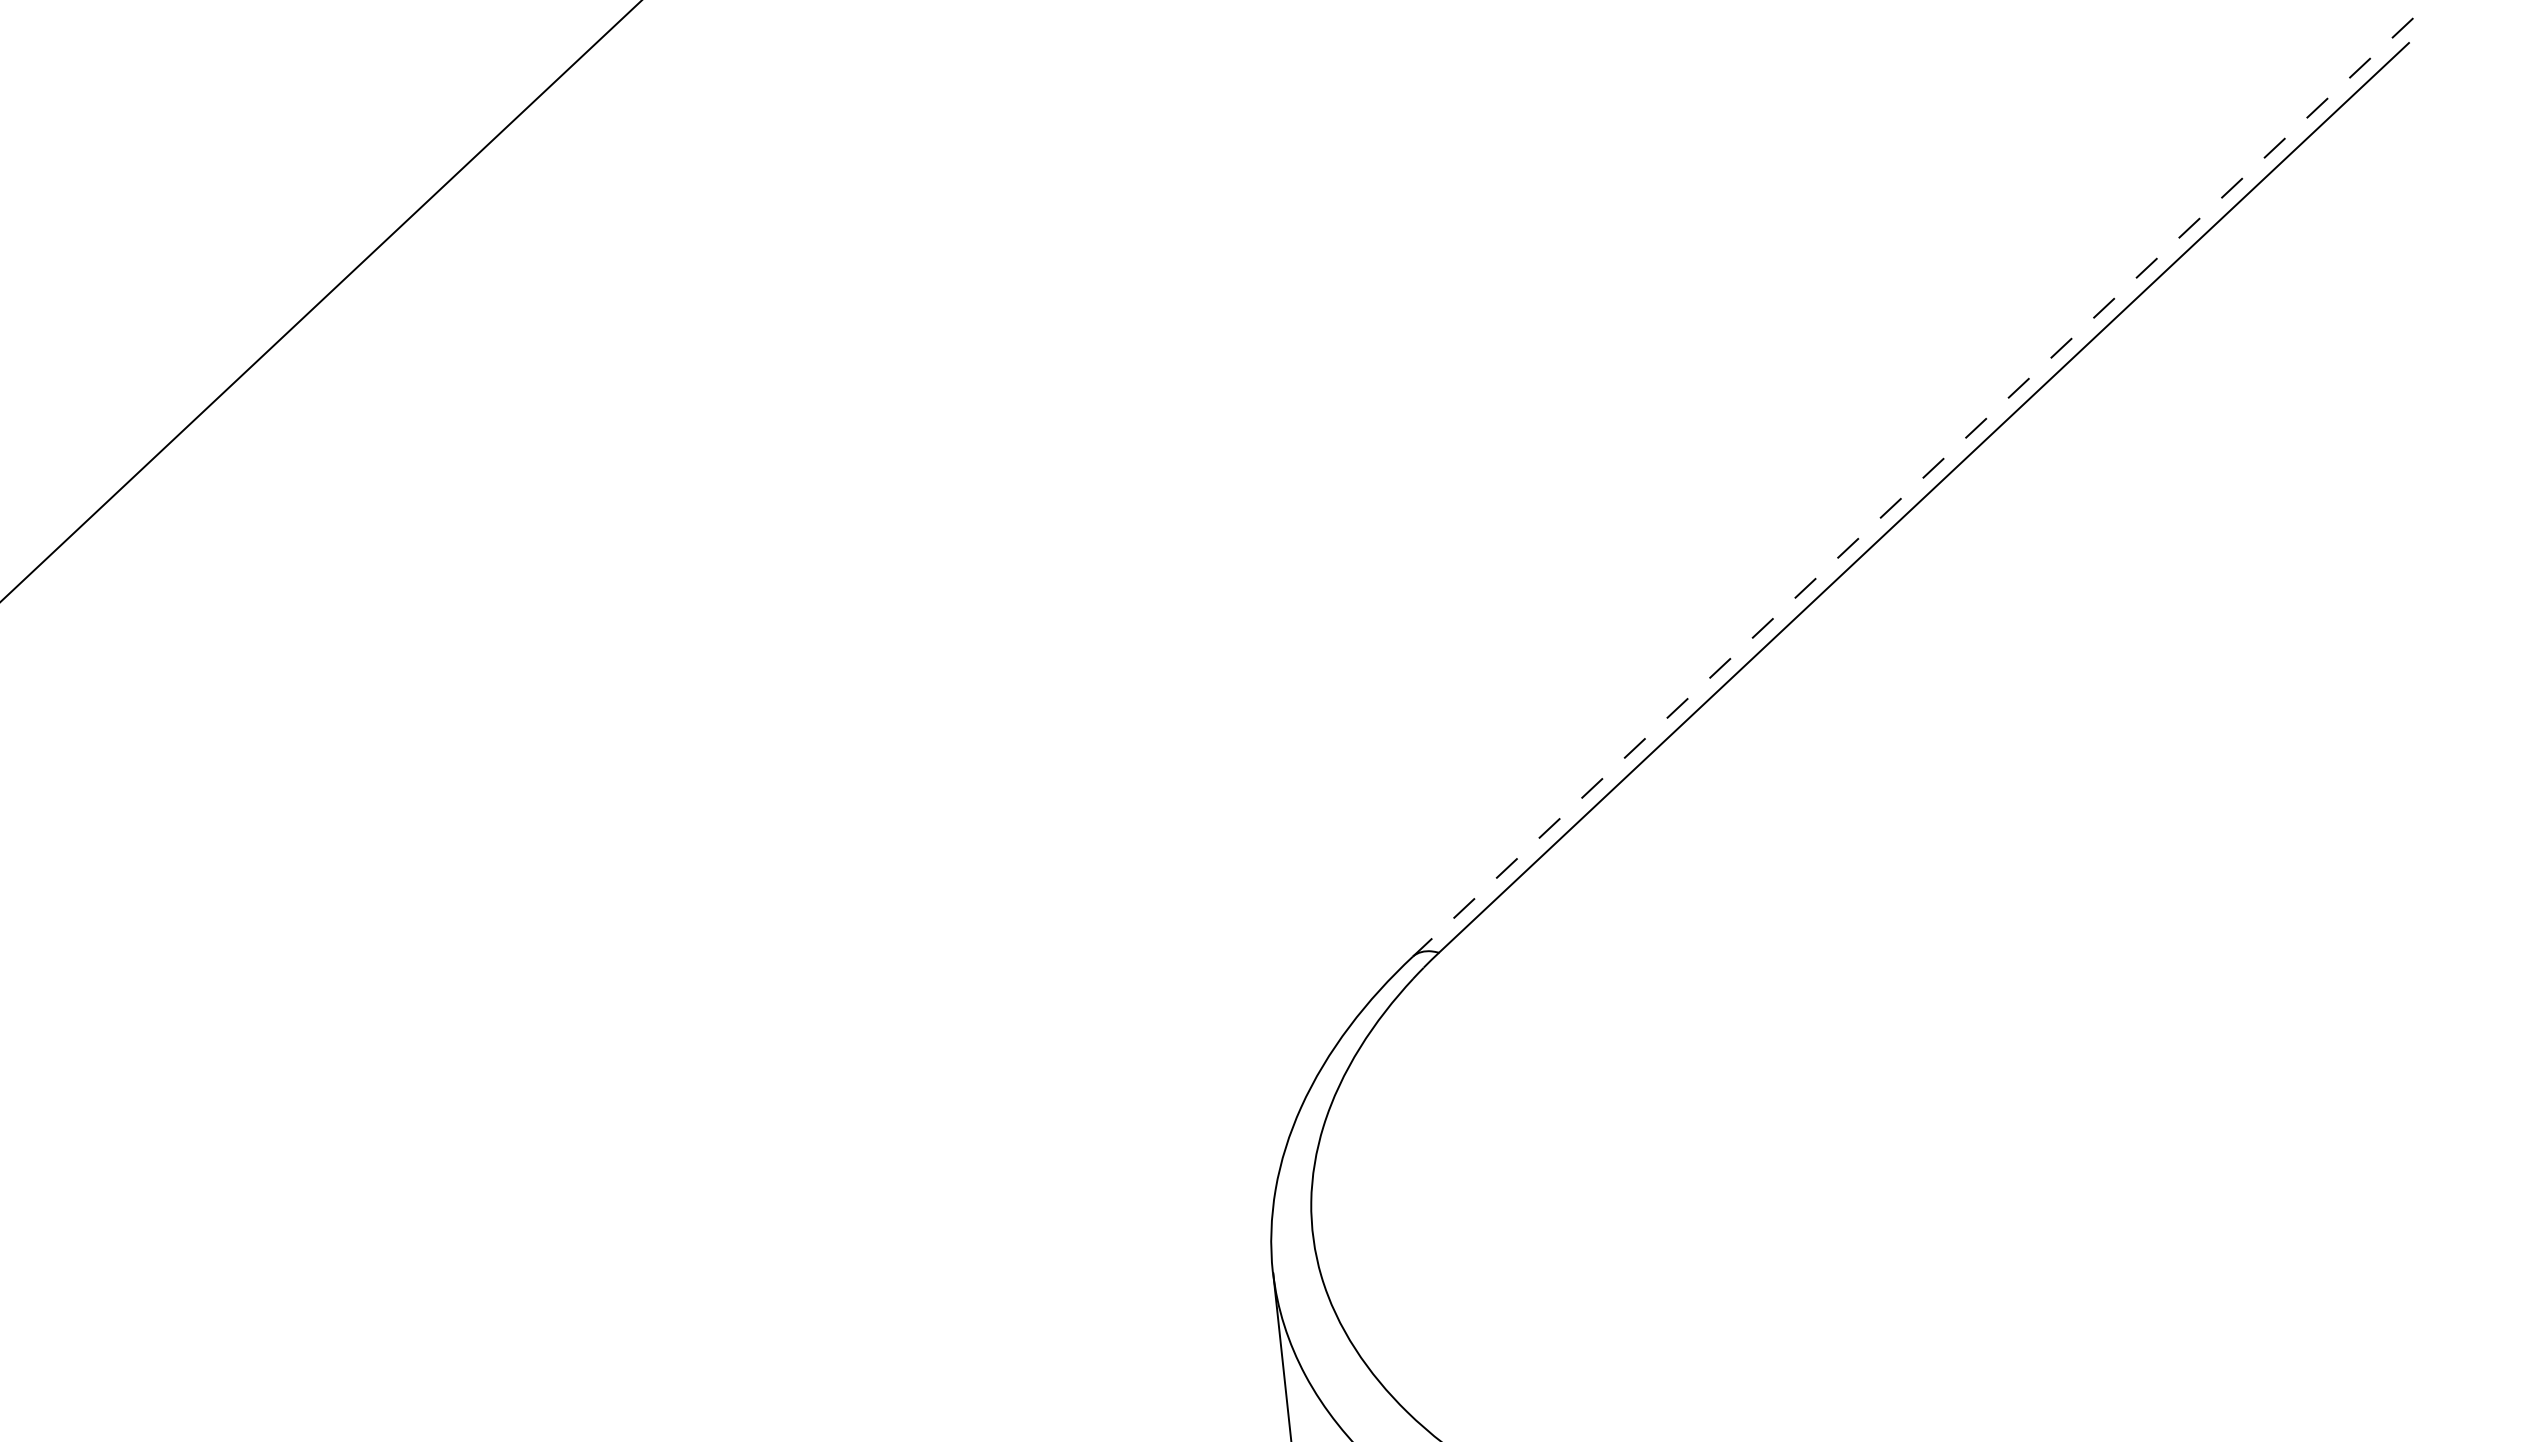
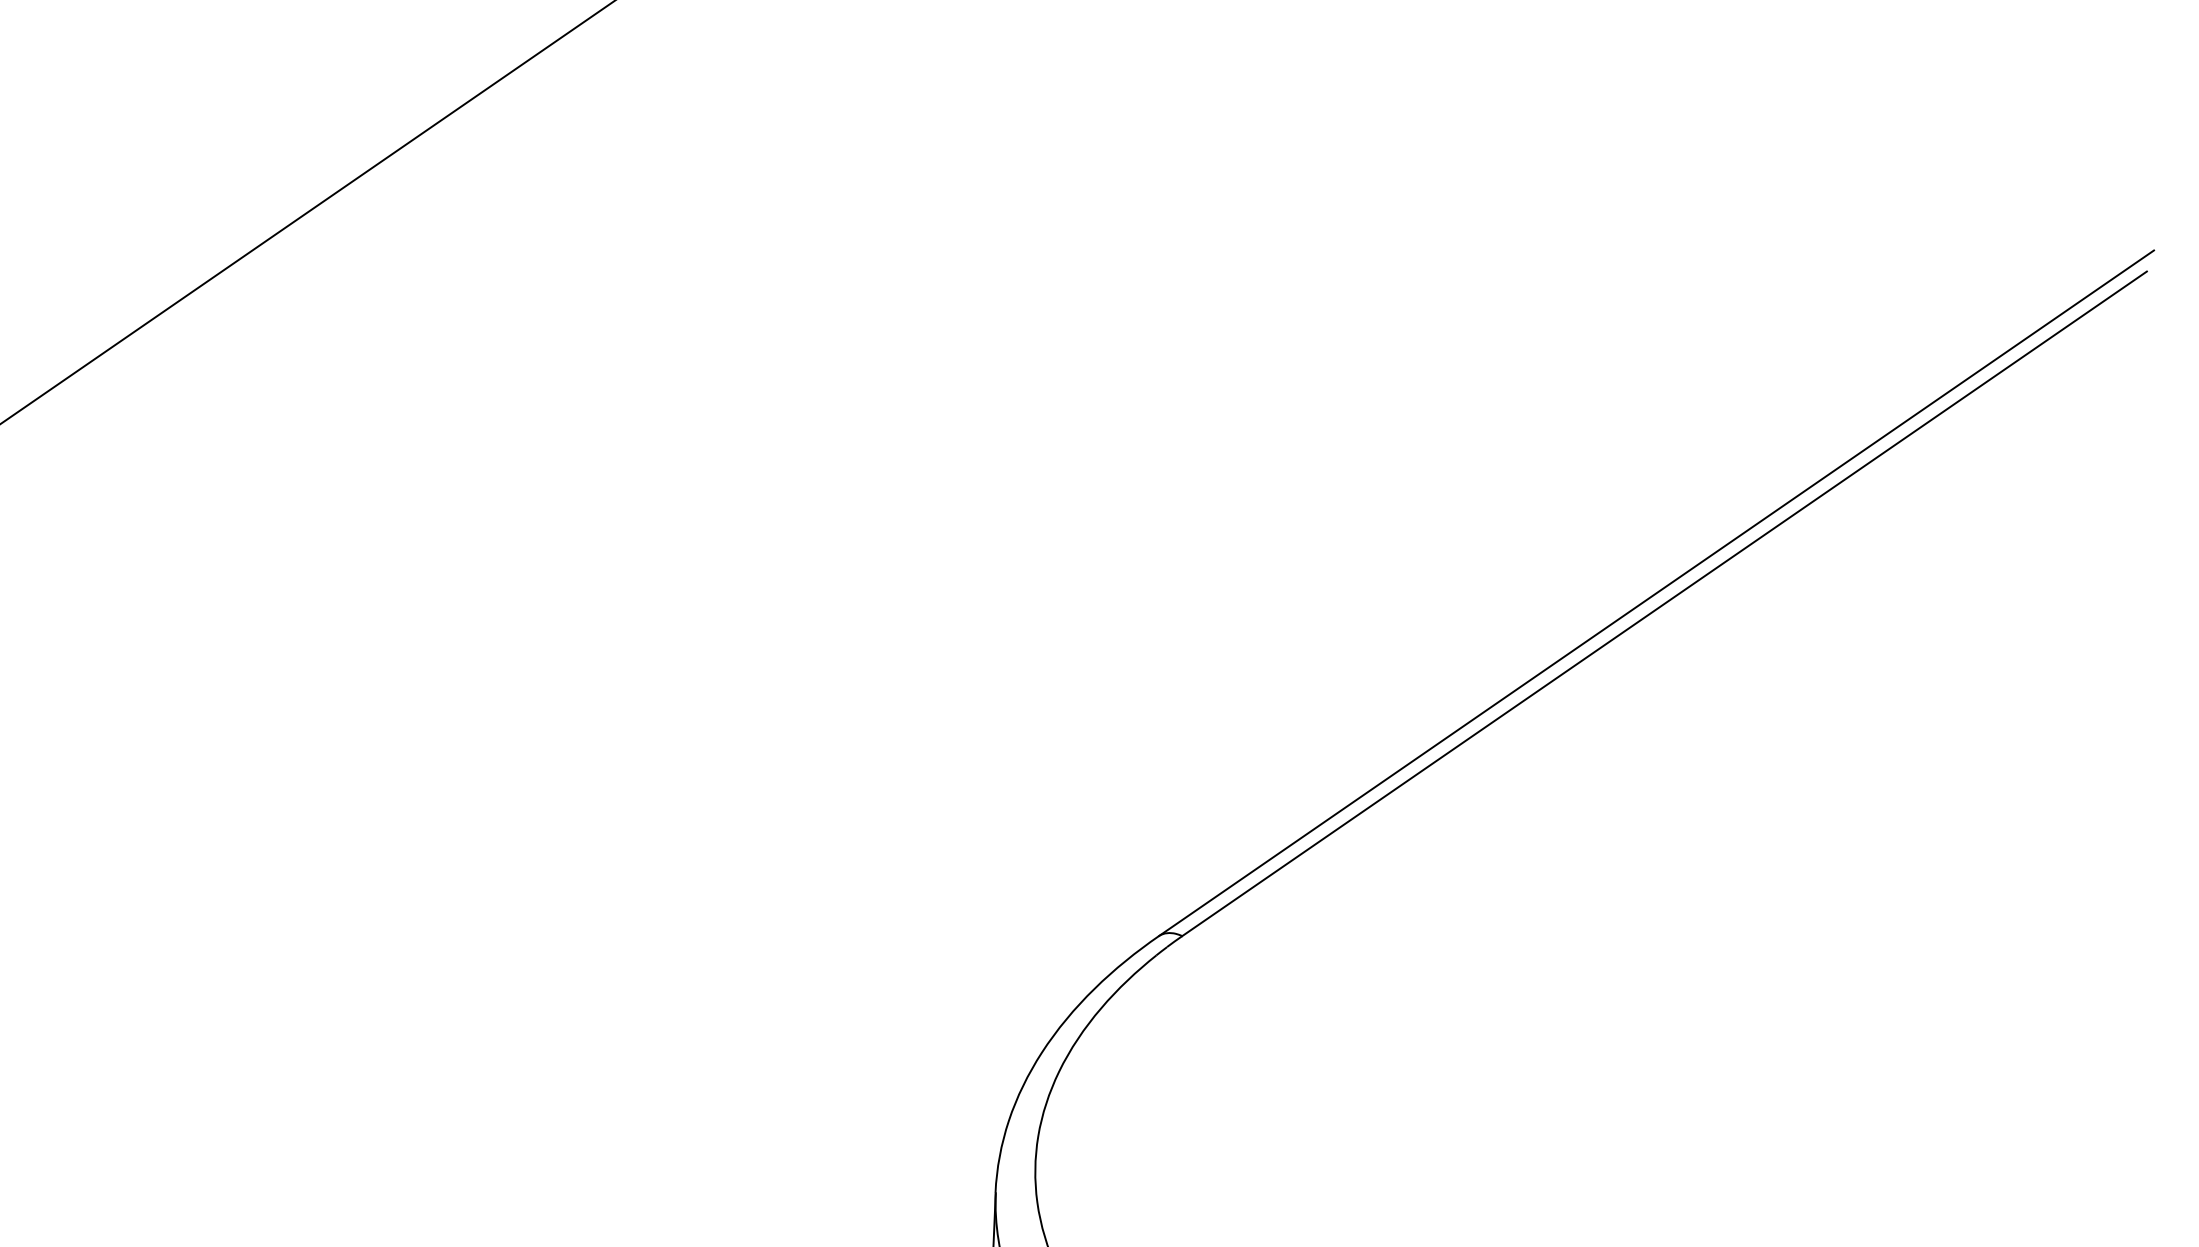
line: (1913, 487) -> (1656, 593), dashed -> solid

